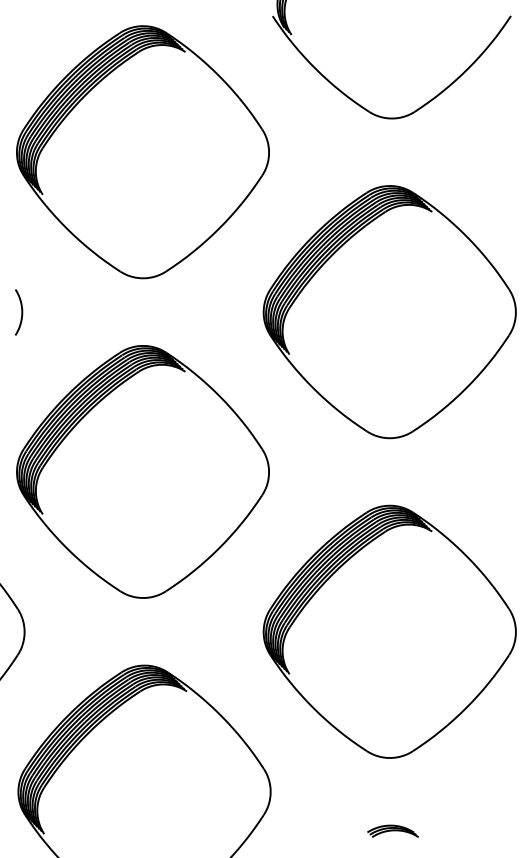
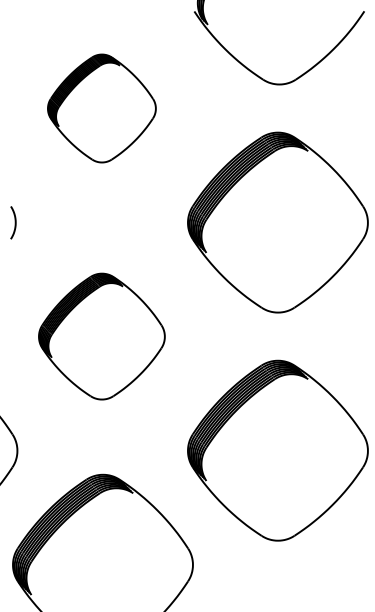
part: (142, 152) -> (101, 108), size x0.6
part: (142, 471) -> (101, 336), size x0.7
part: (391, 830) -> (279, 592), removed

